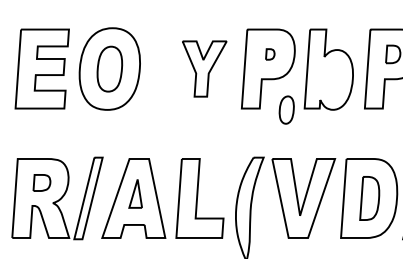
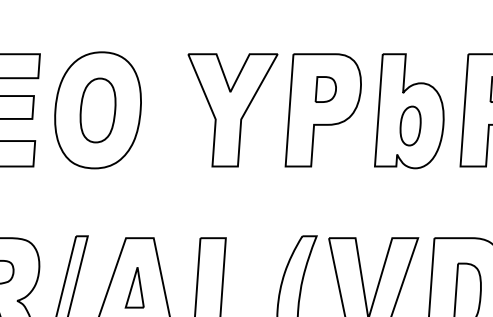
part: (270, 54) -> (326, 89), size x1.67
part: (204, 68) -> (232, 109), size x1.43
part: (286, 109) -> (410, 125), moved

